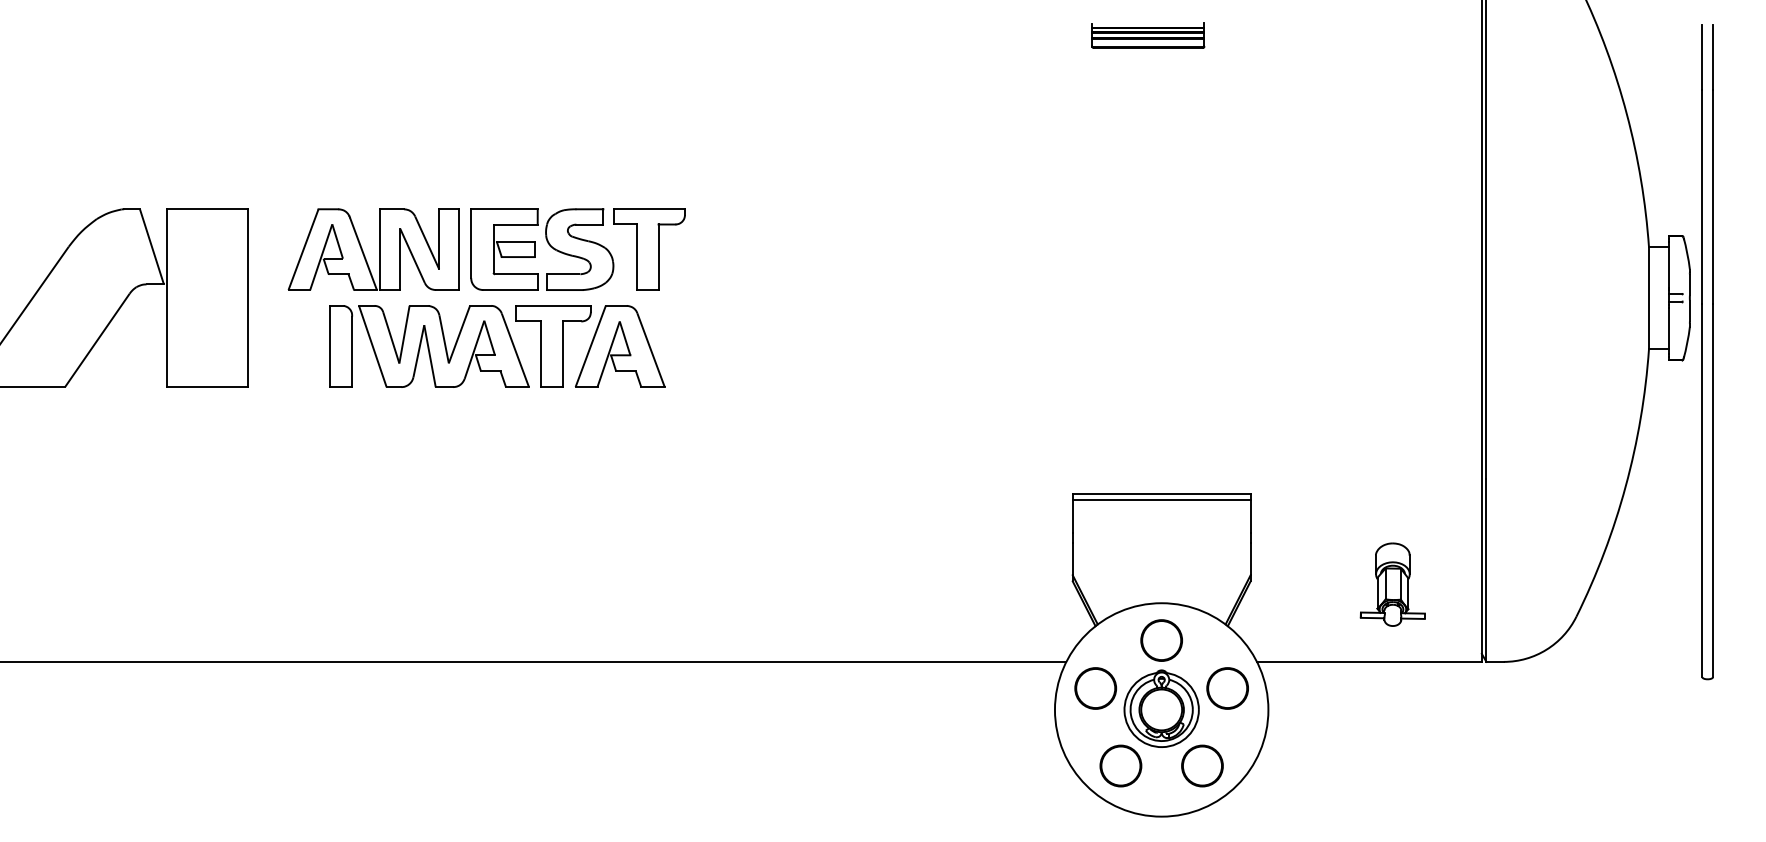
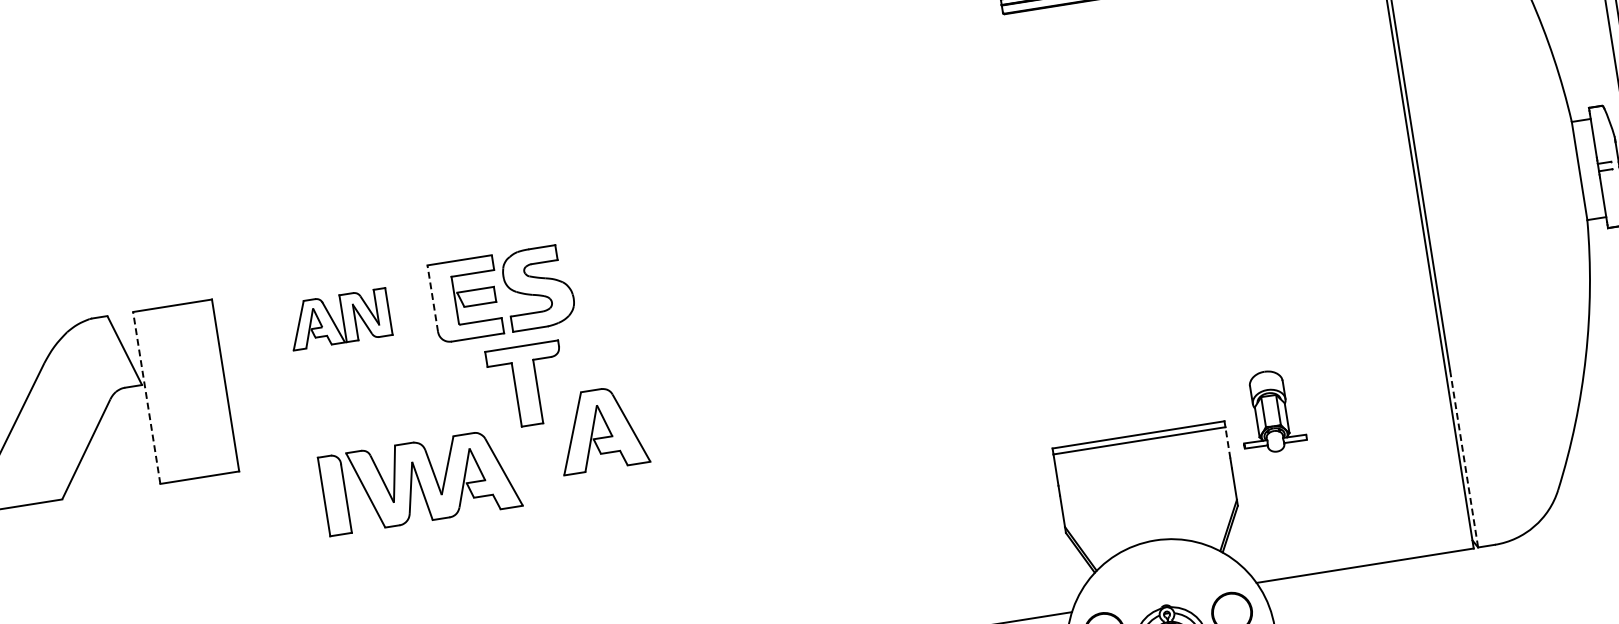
line: (471, 243) -> (433, 298), solid -> dashed
part: (373, 249) -> (339, 319), size x0.6
part: (649, 249) -> (606, 276), removed
line: (166, 298) -> (146, 398), solid -> dashed
part: (429, 346) -> (420, 481), moved
part: (619, 346) -> (600, 429), moved
line: (1250, 515) -> (1227, 442), solid -> dashed
line: (1486, 570) -> (1464, 459), solid -> dashed
part: (1392, 584) -> (1270, 411), moved
circle: (1161, 640) -> (1160, 576), removed

